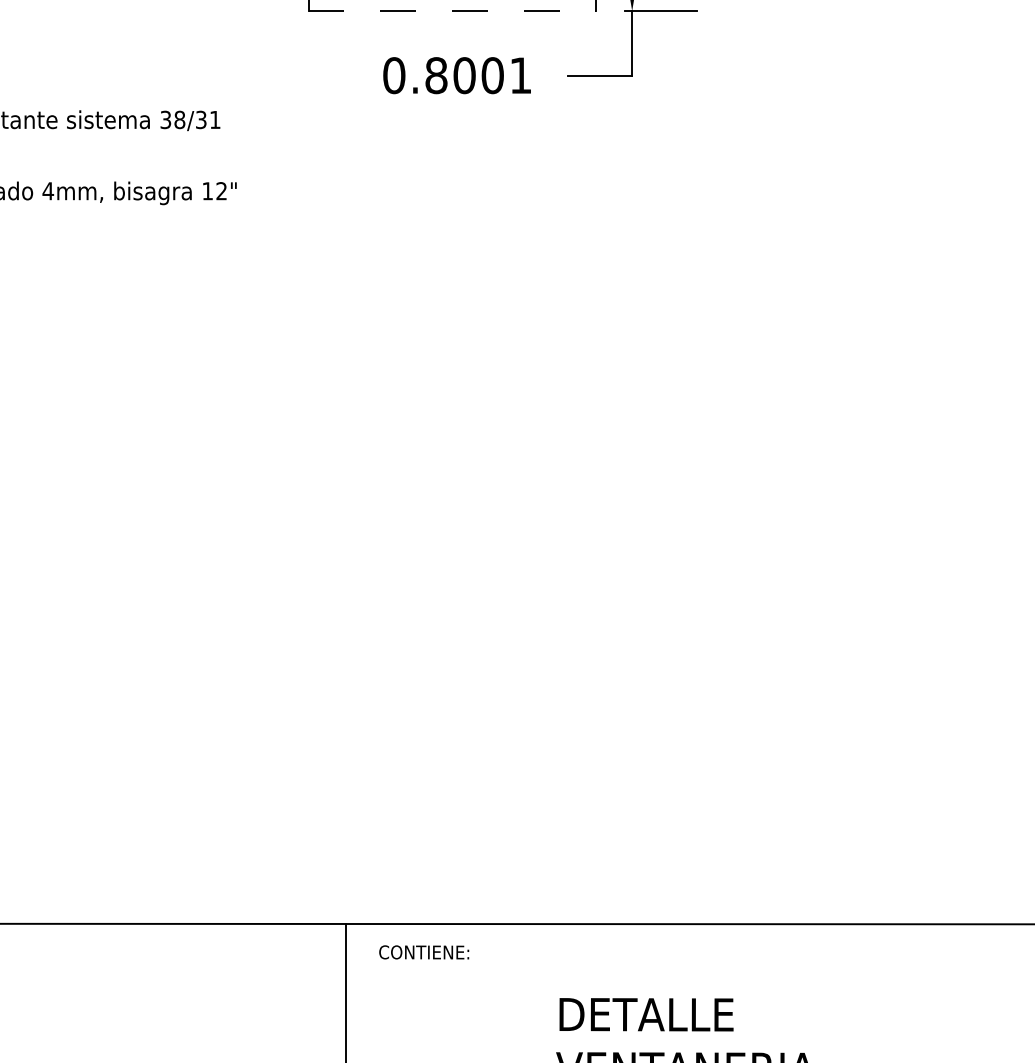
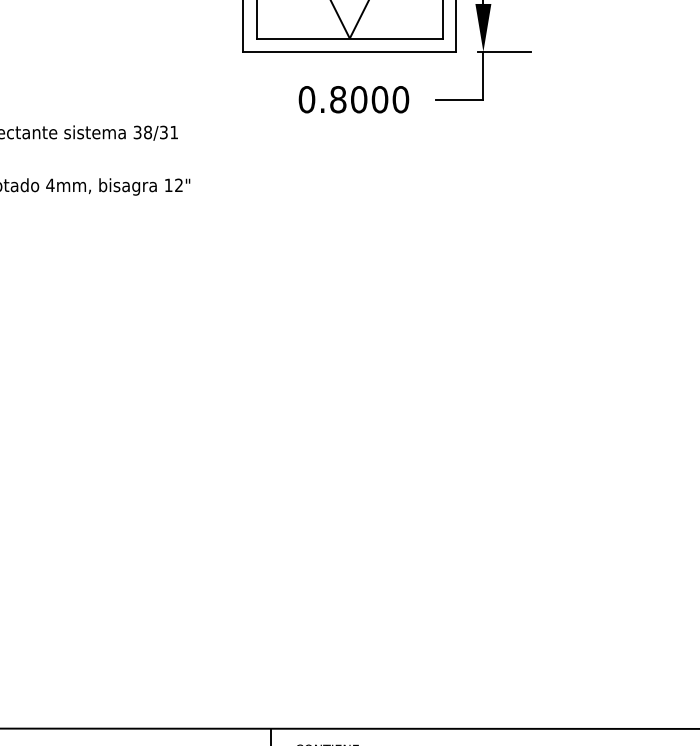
line: (452, 11) -> (350, 52), dashed -> solid
text: (520, 75) -> (400, 99), 0.8001 -> 0.8000

